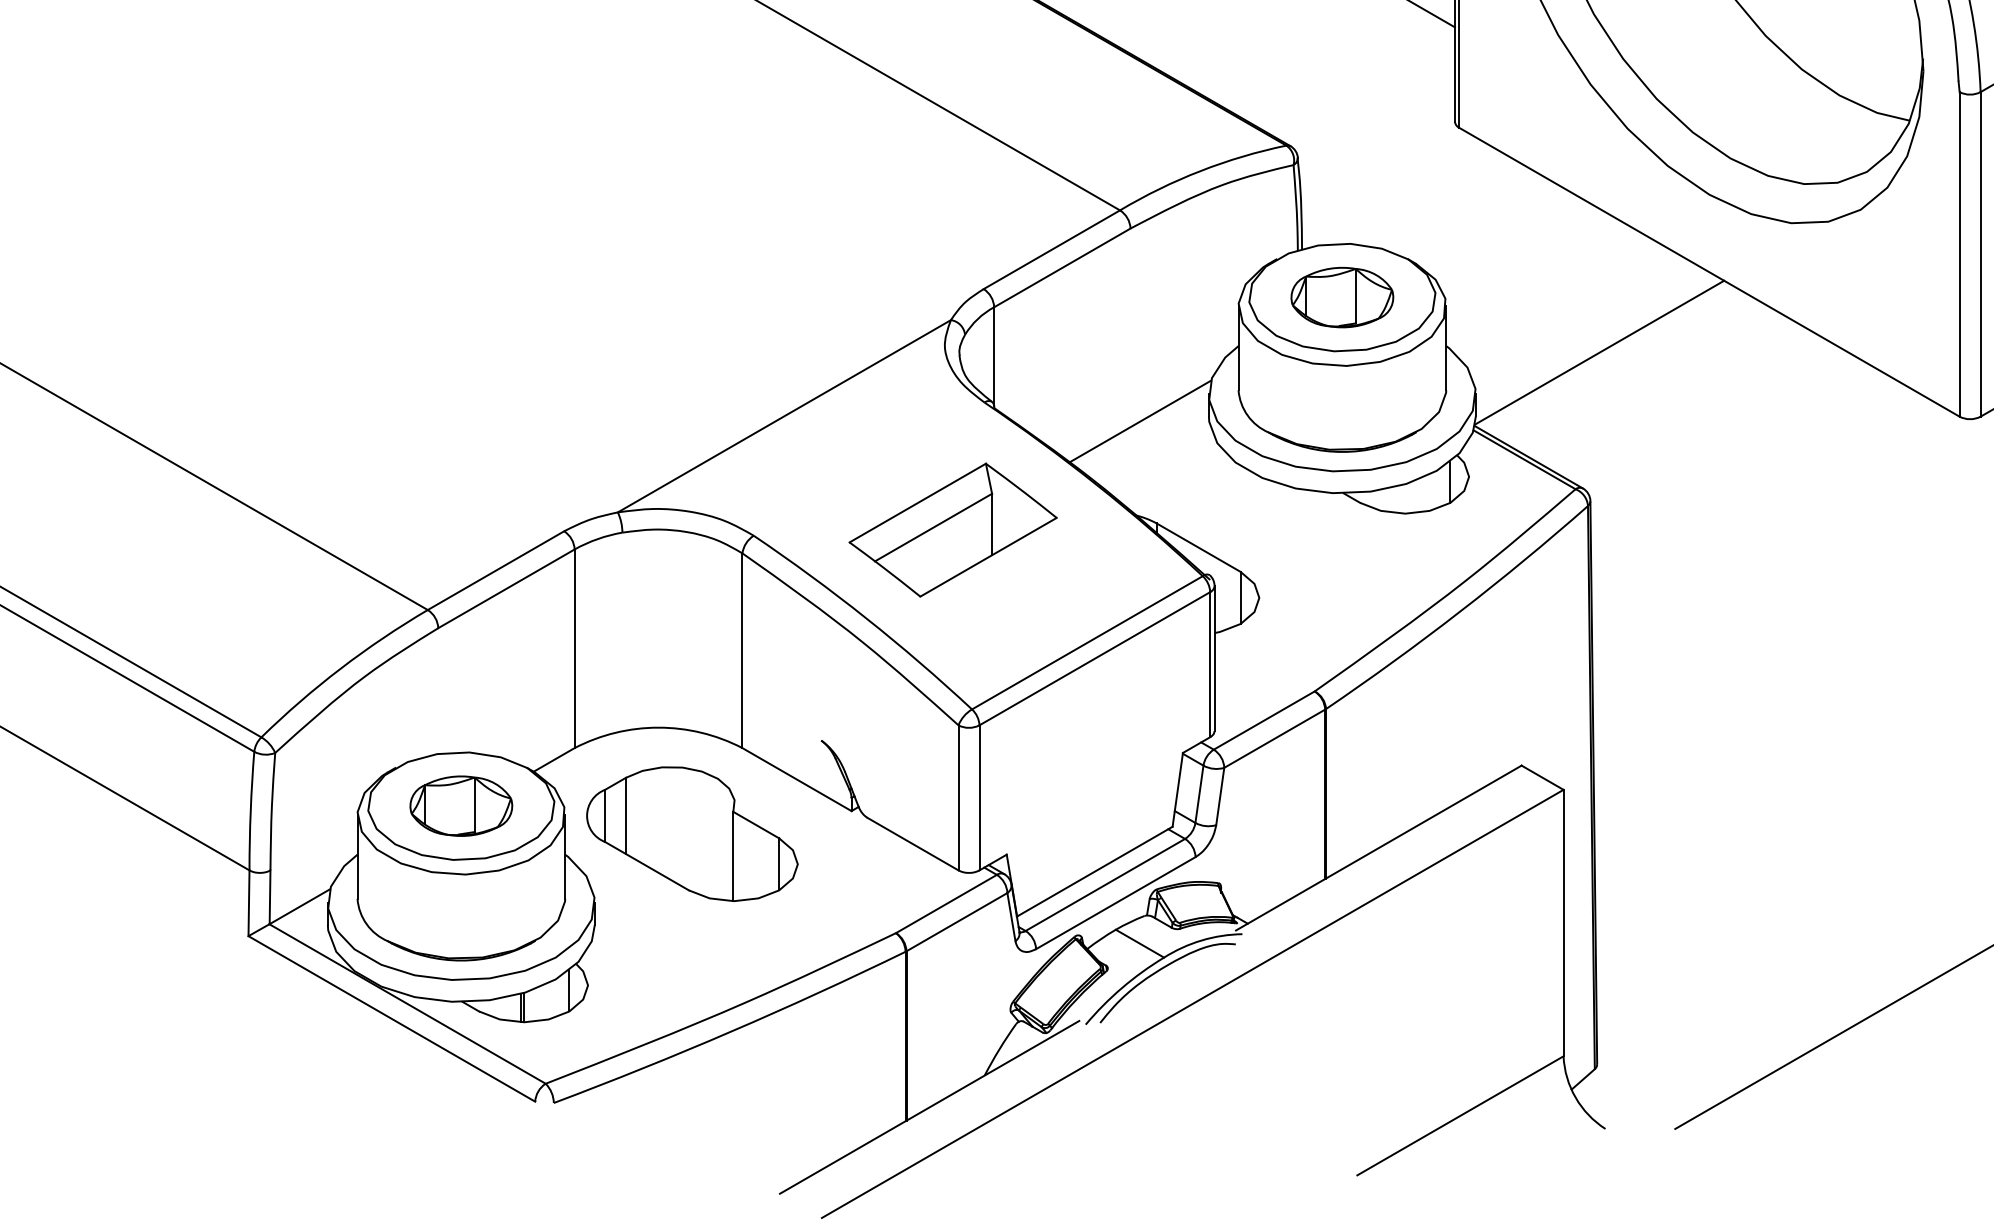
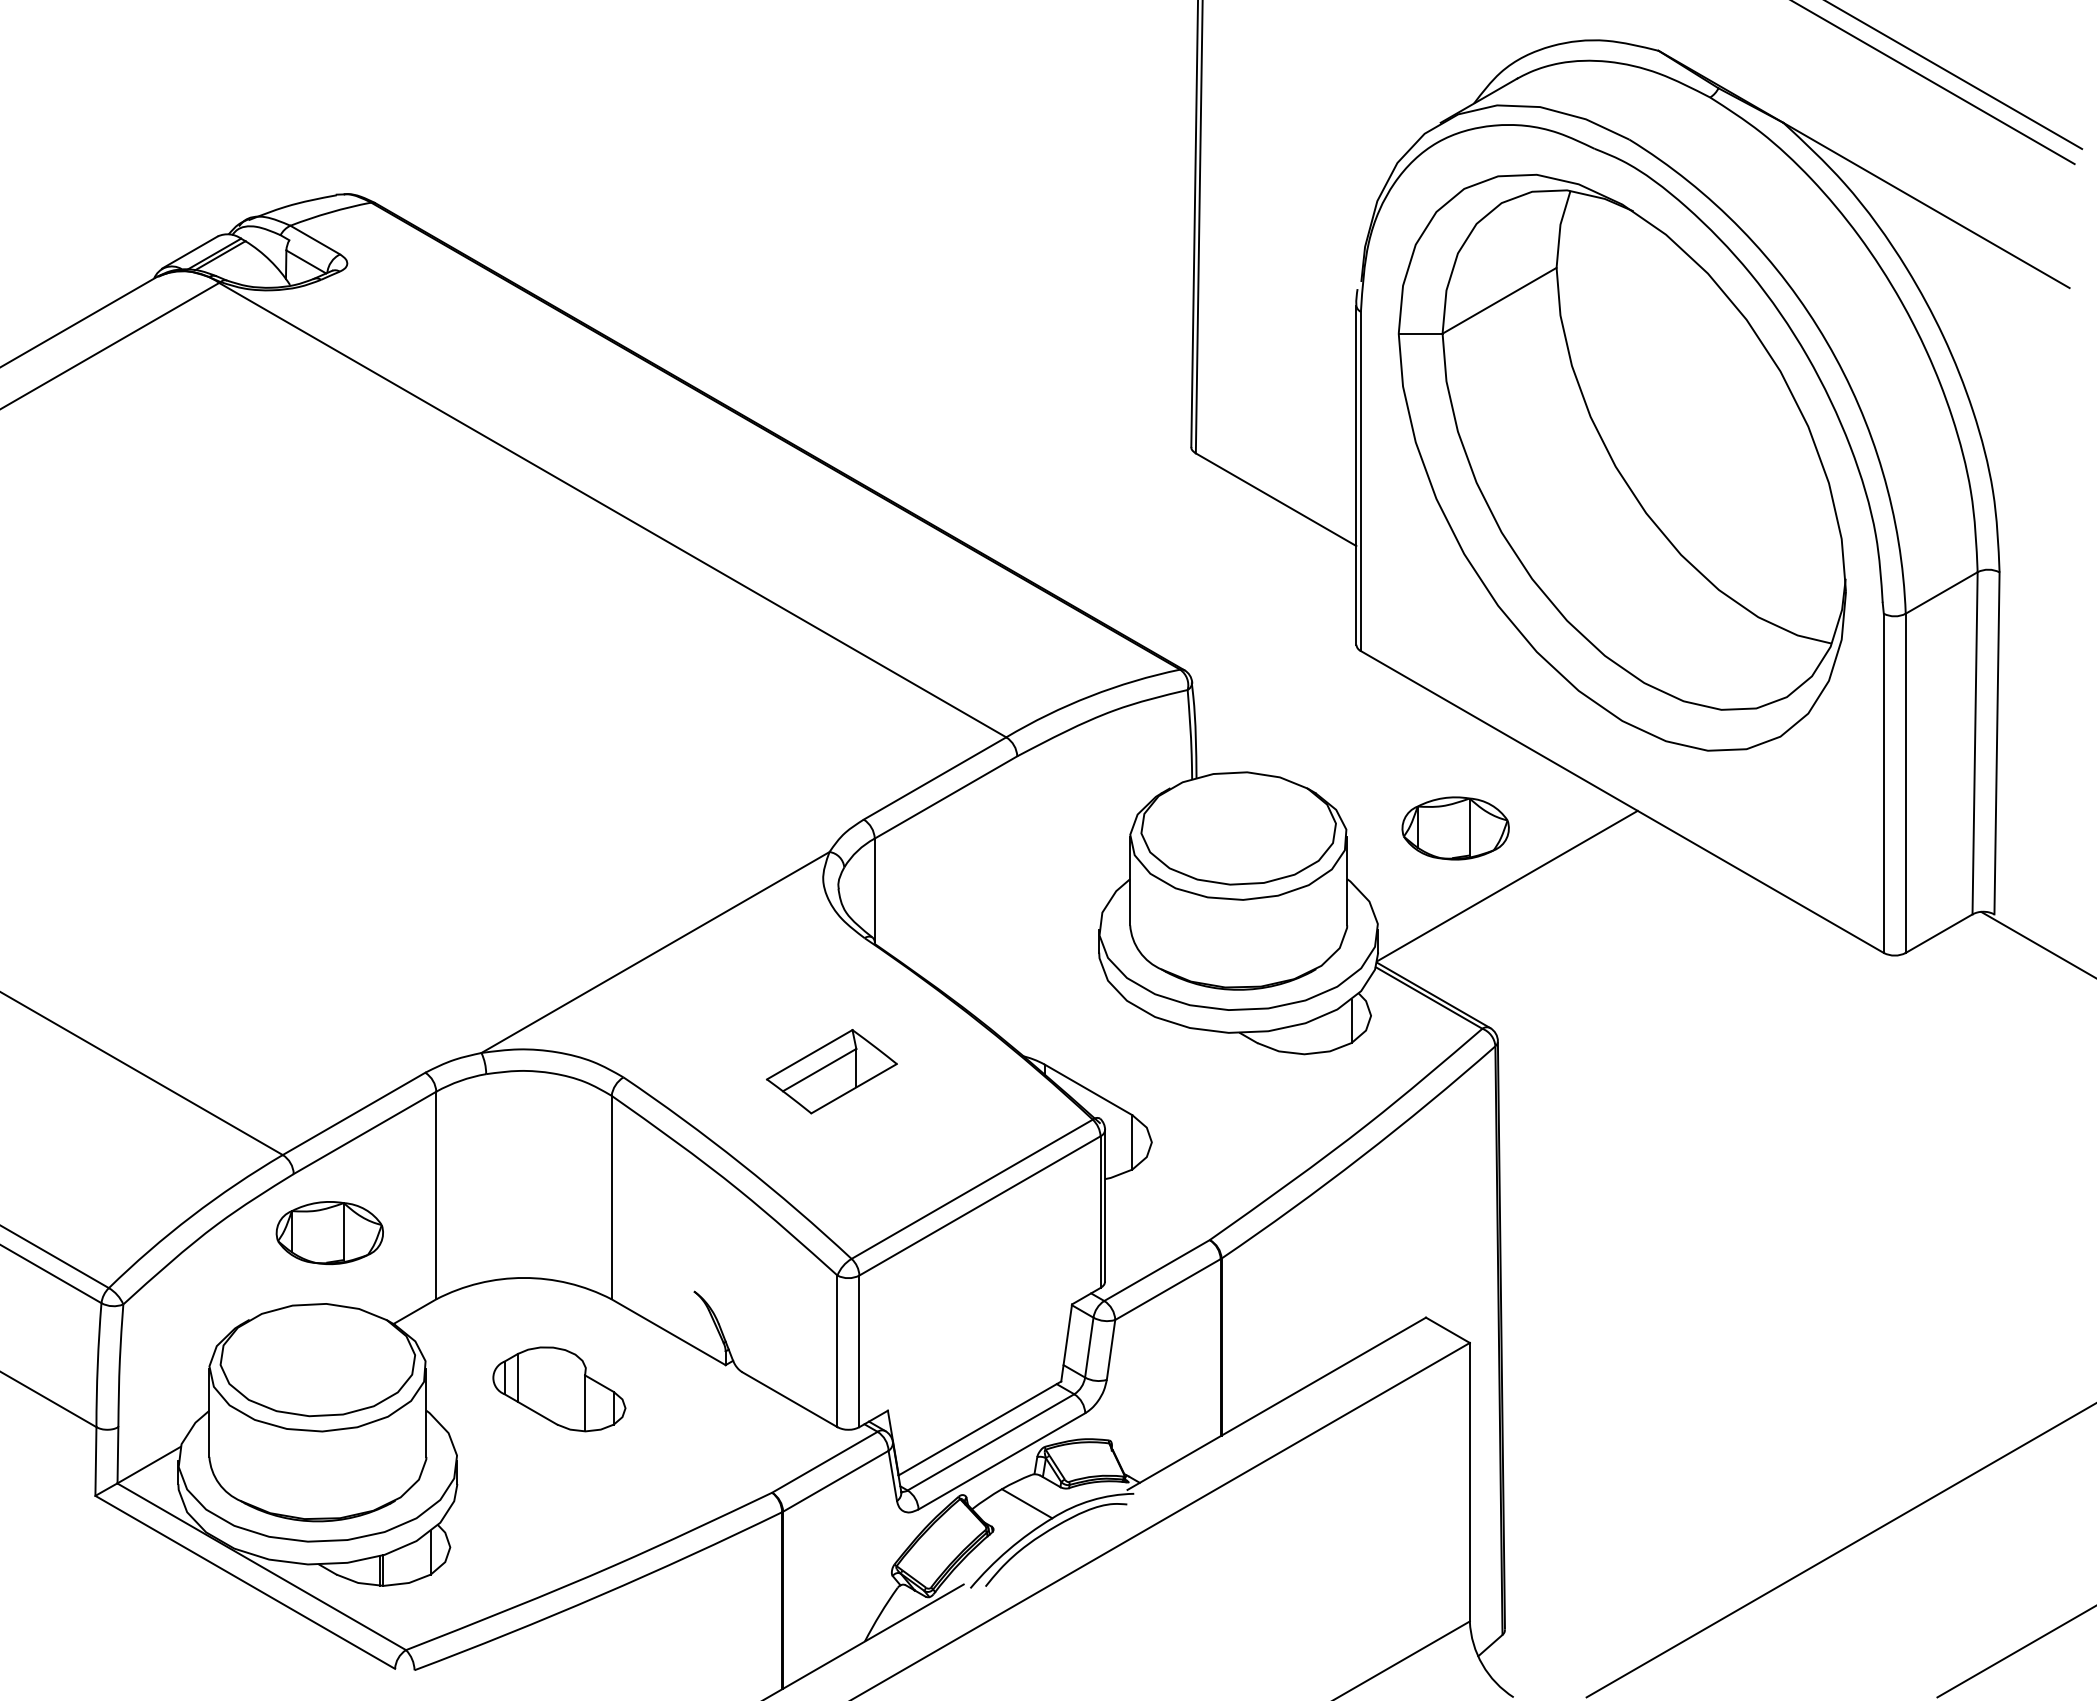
part: (1342, 297) -> (1455, 828), moved
line: (1140, 421) -> (1027, 957), removed
part: (952, 530) -> (831, 1071), size x0.6
part: (460, 806) -> (329, 1233), moved
part: (692, 834) -> (559, 1389), size x0.6

